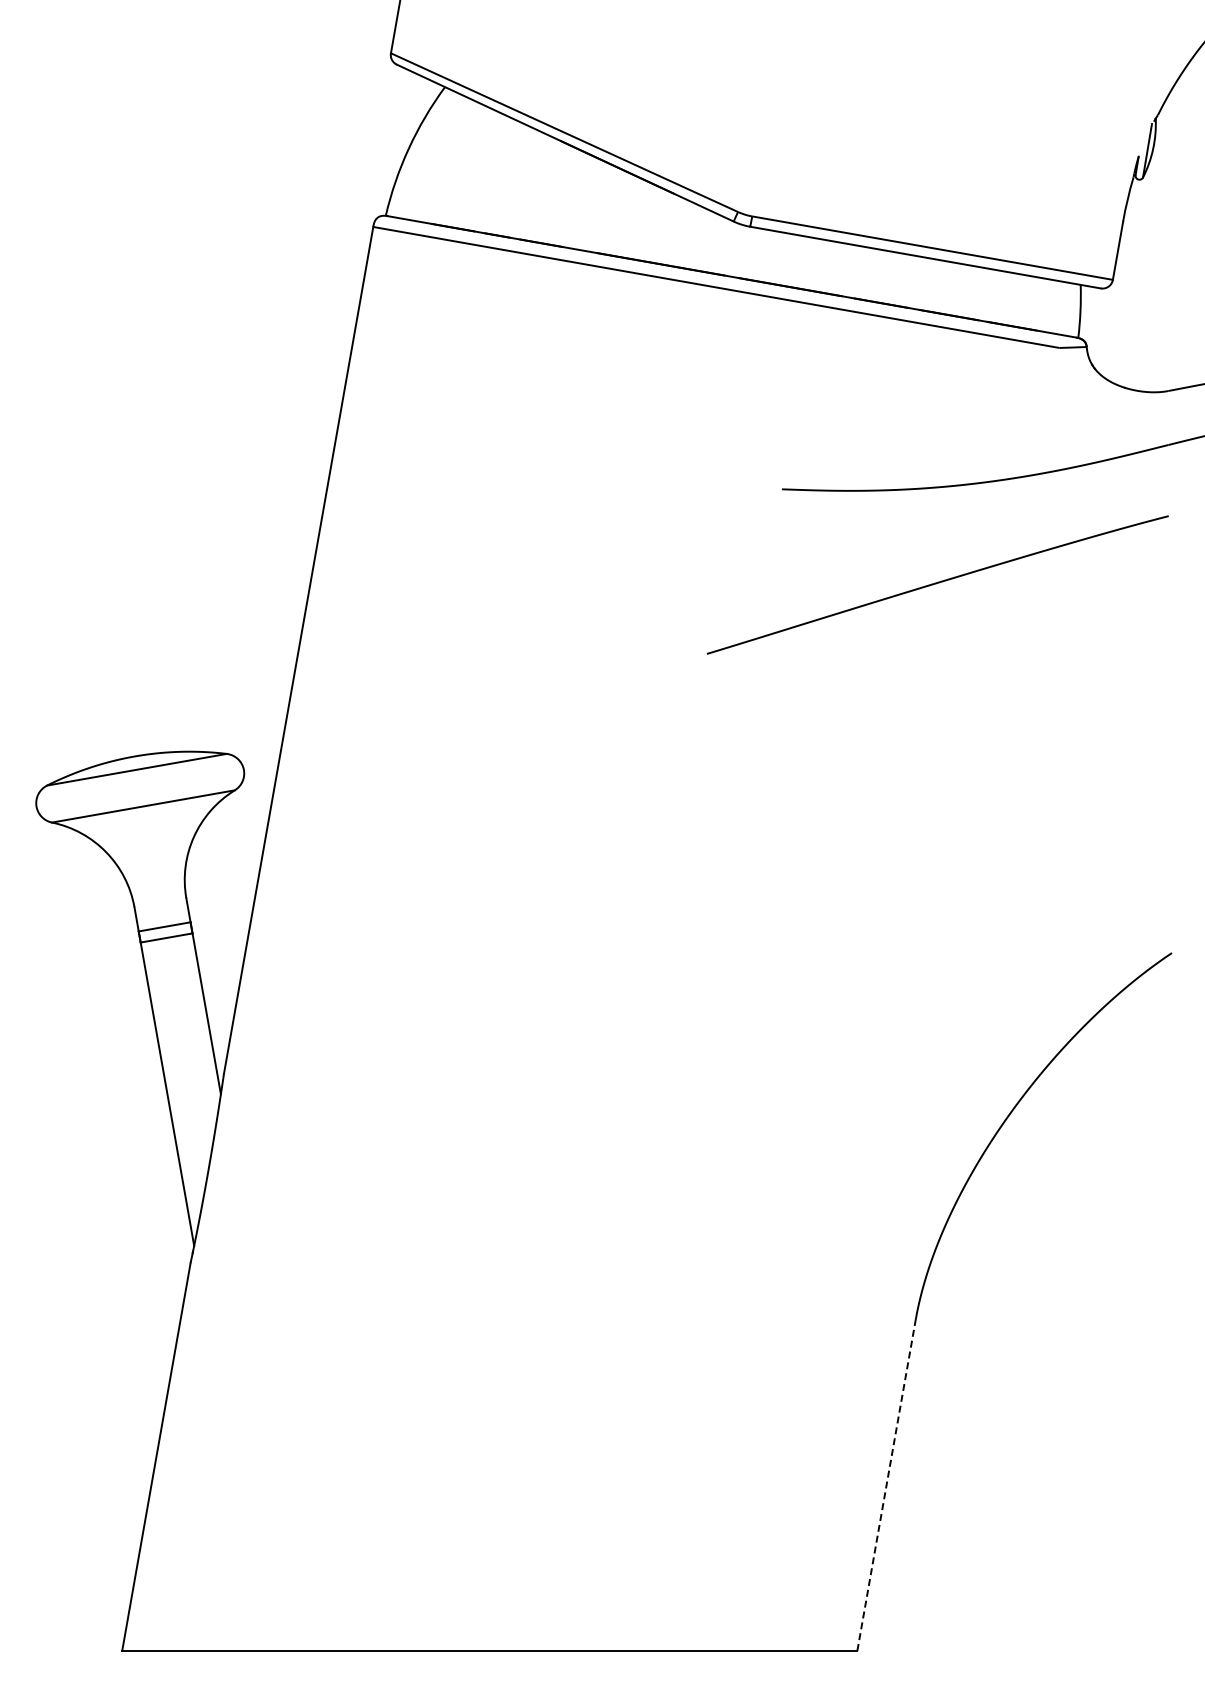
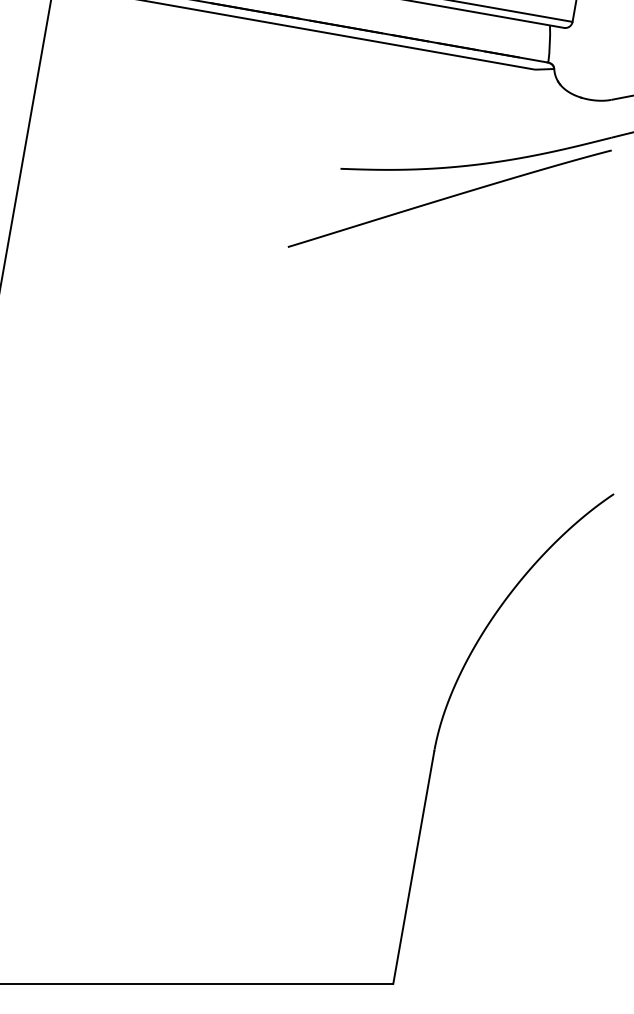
curve: (937, 583) -> (449, 197), moved
line: (886, 1484) -> (413, 866), dashed -> solid

